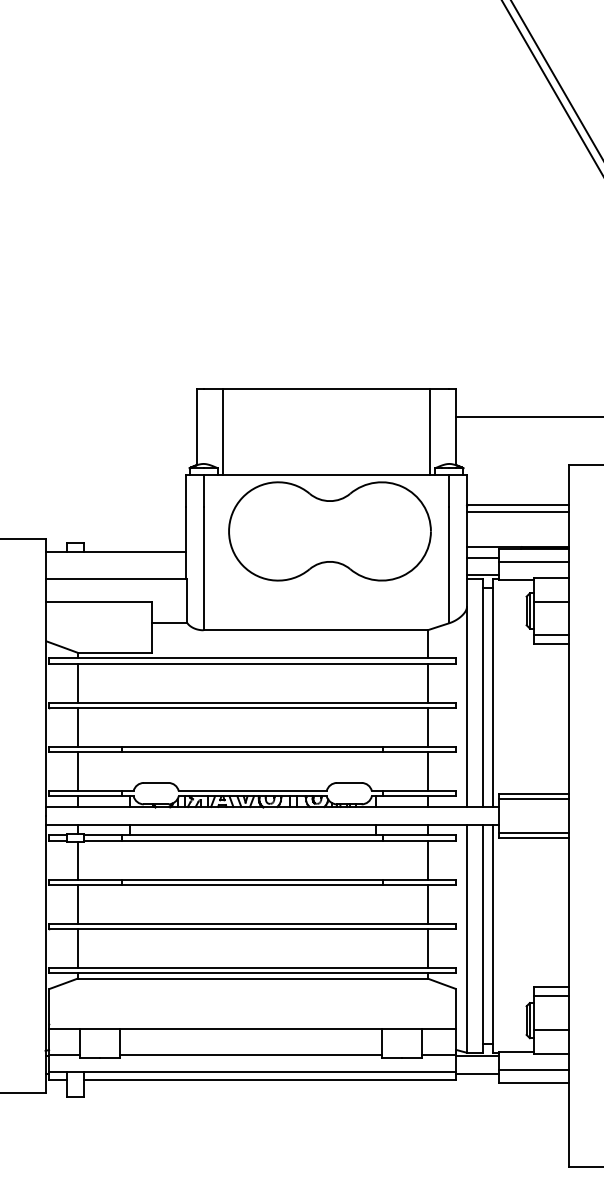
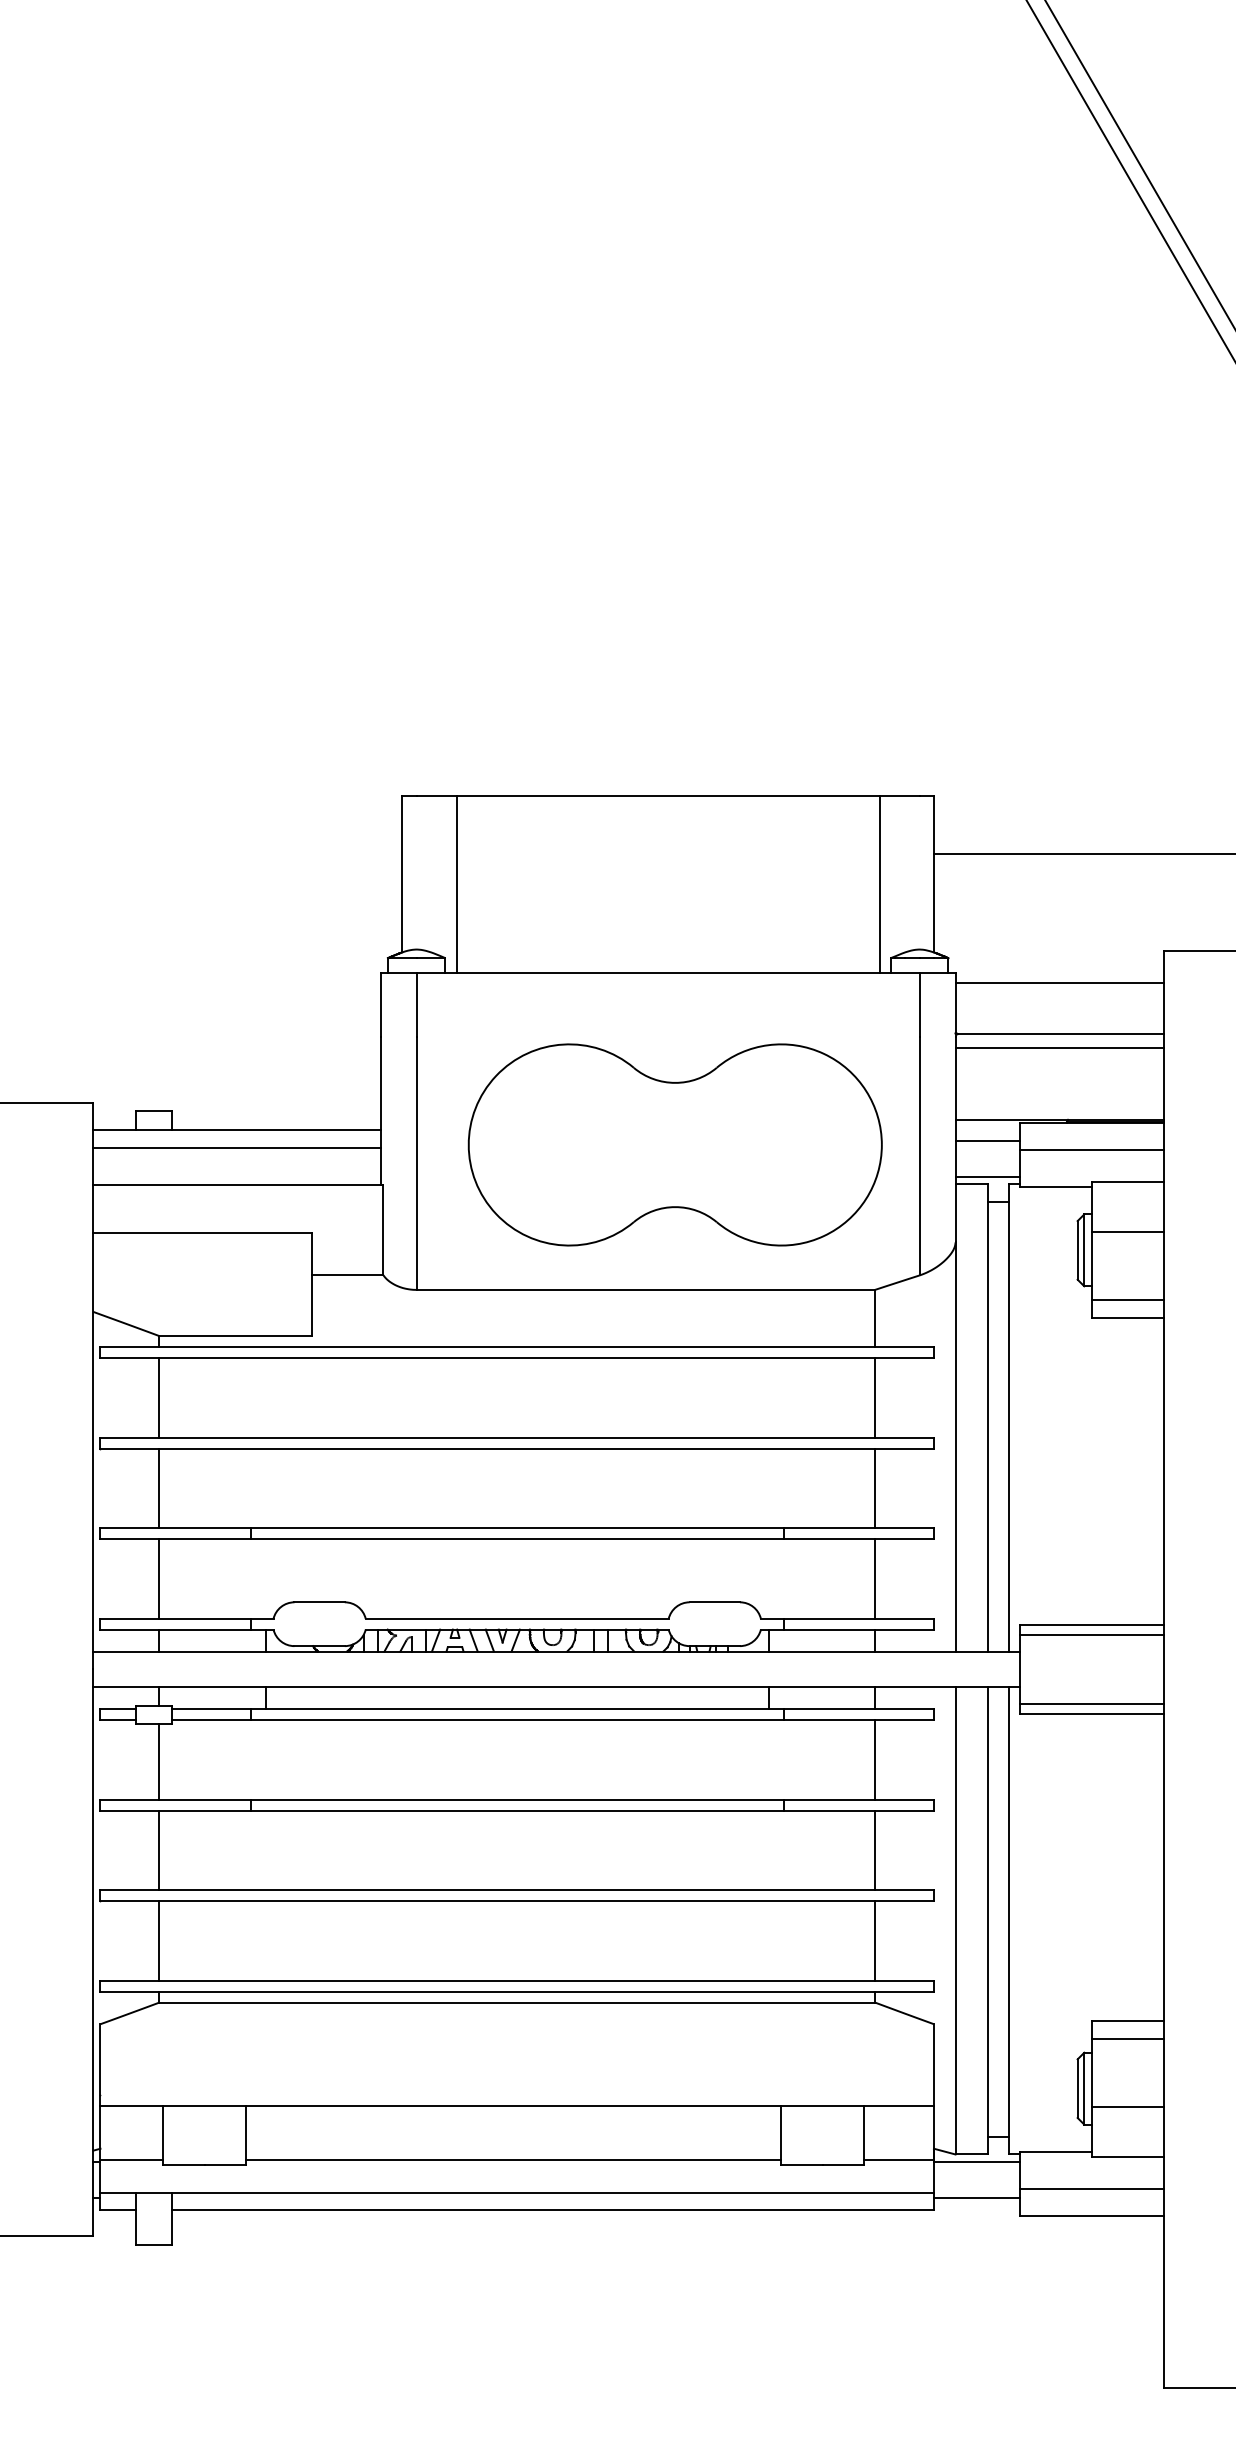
line: (517, 480) -> (1058, 983), added
part: (329, 531) -> (674, 1145), moved
line: (115, 560) -> (236, 1147), added

